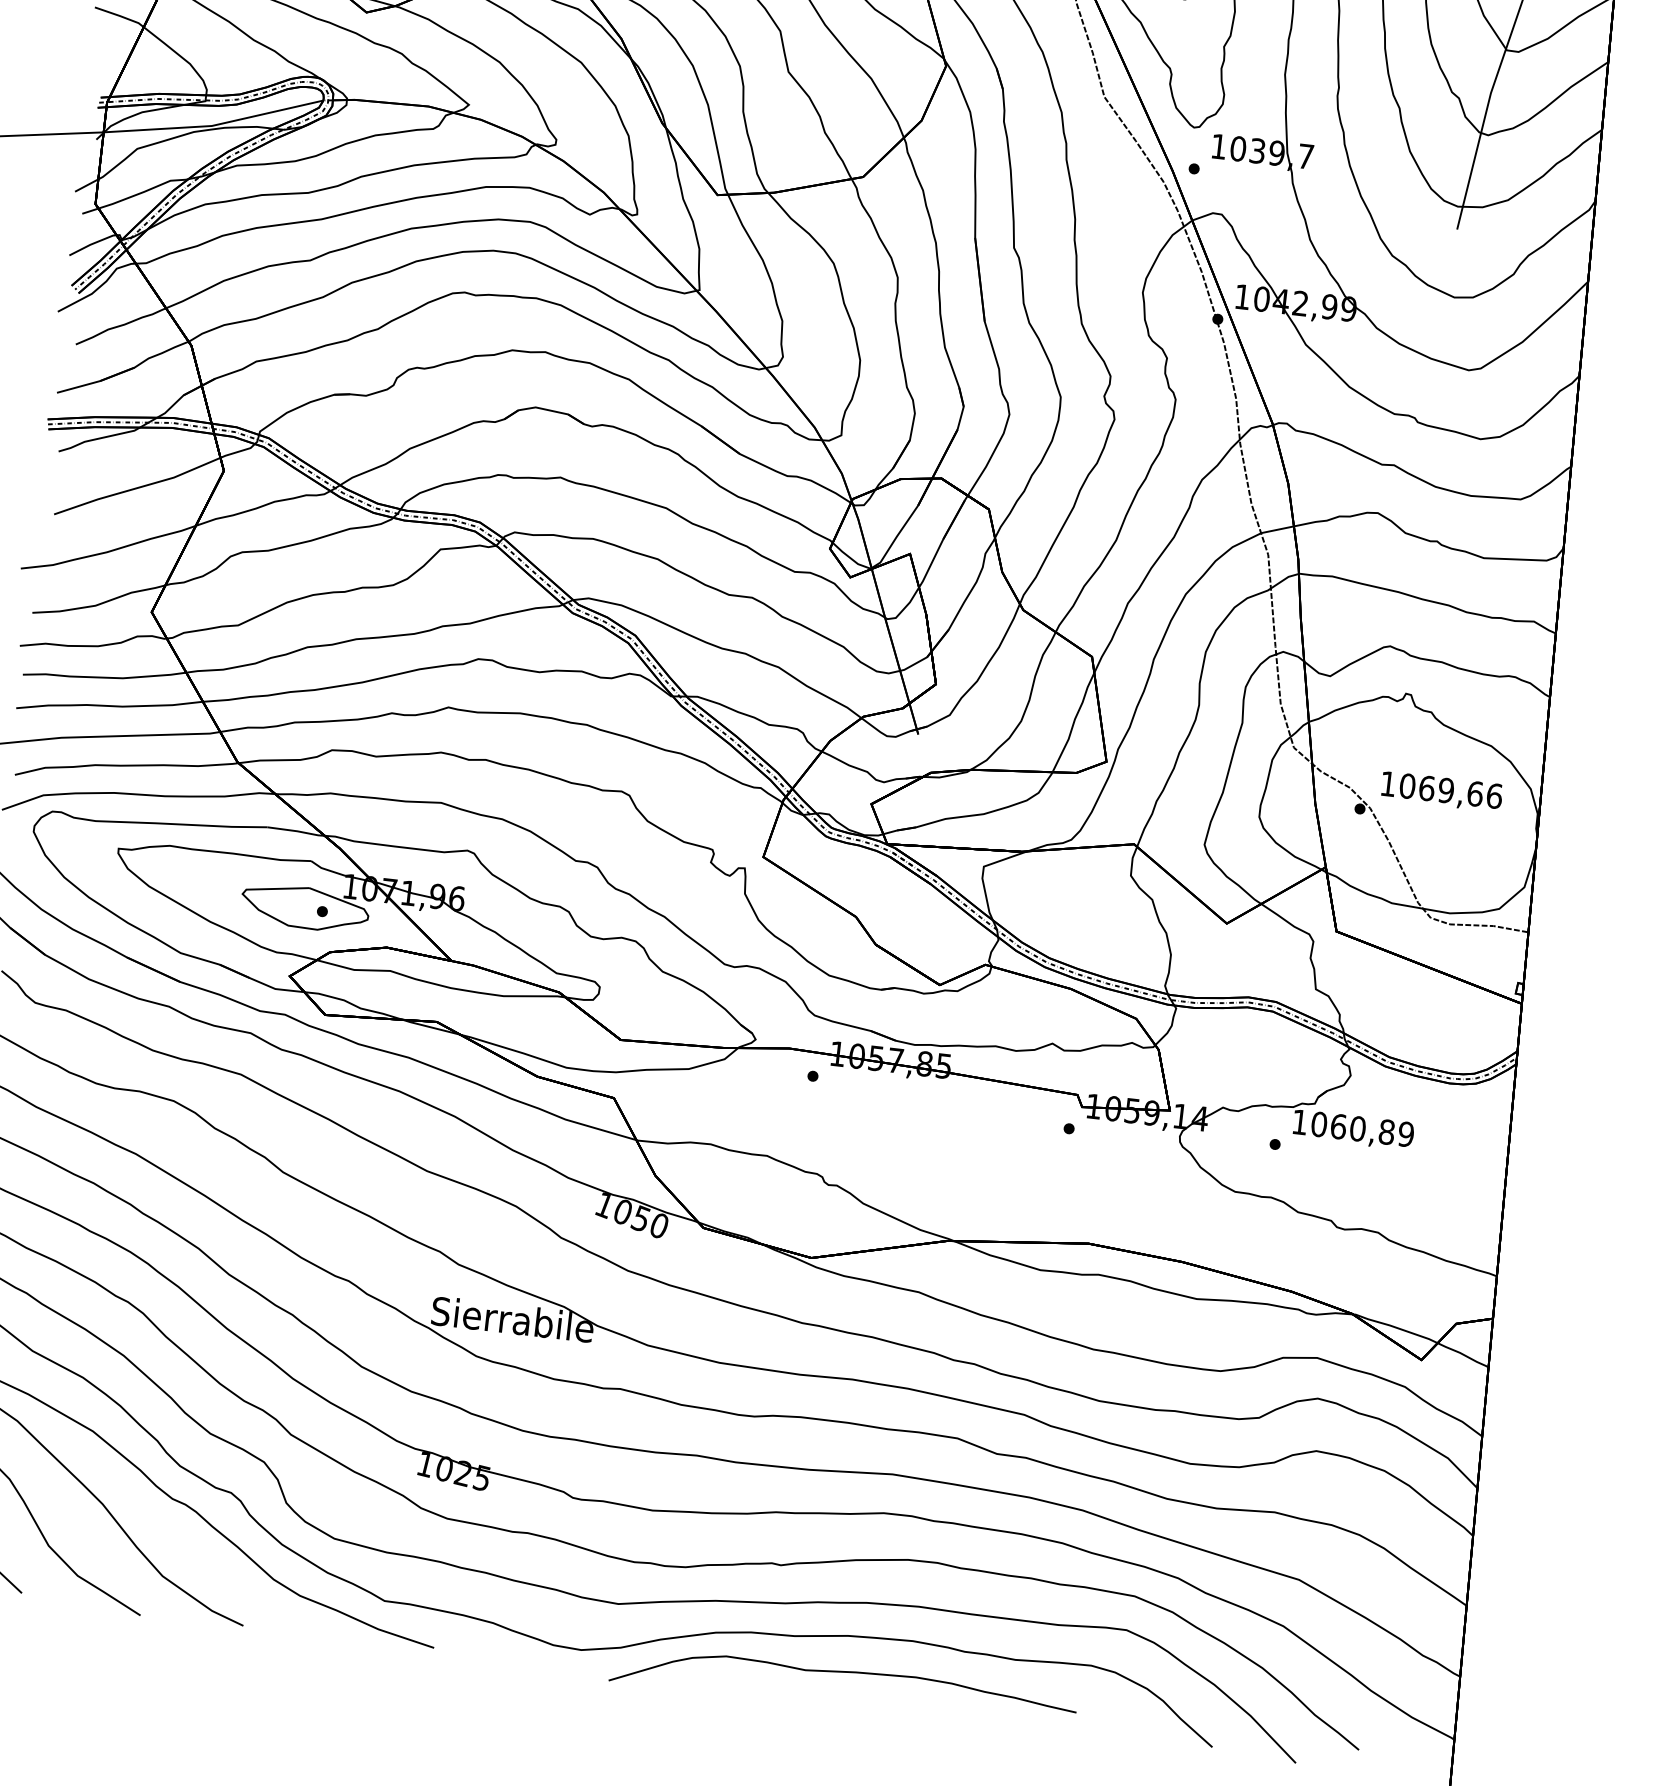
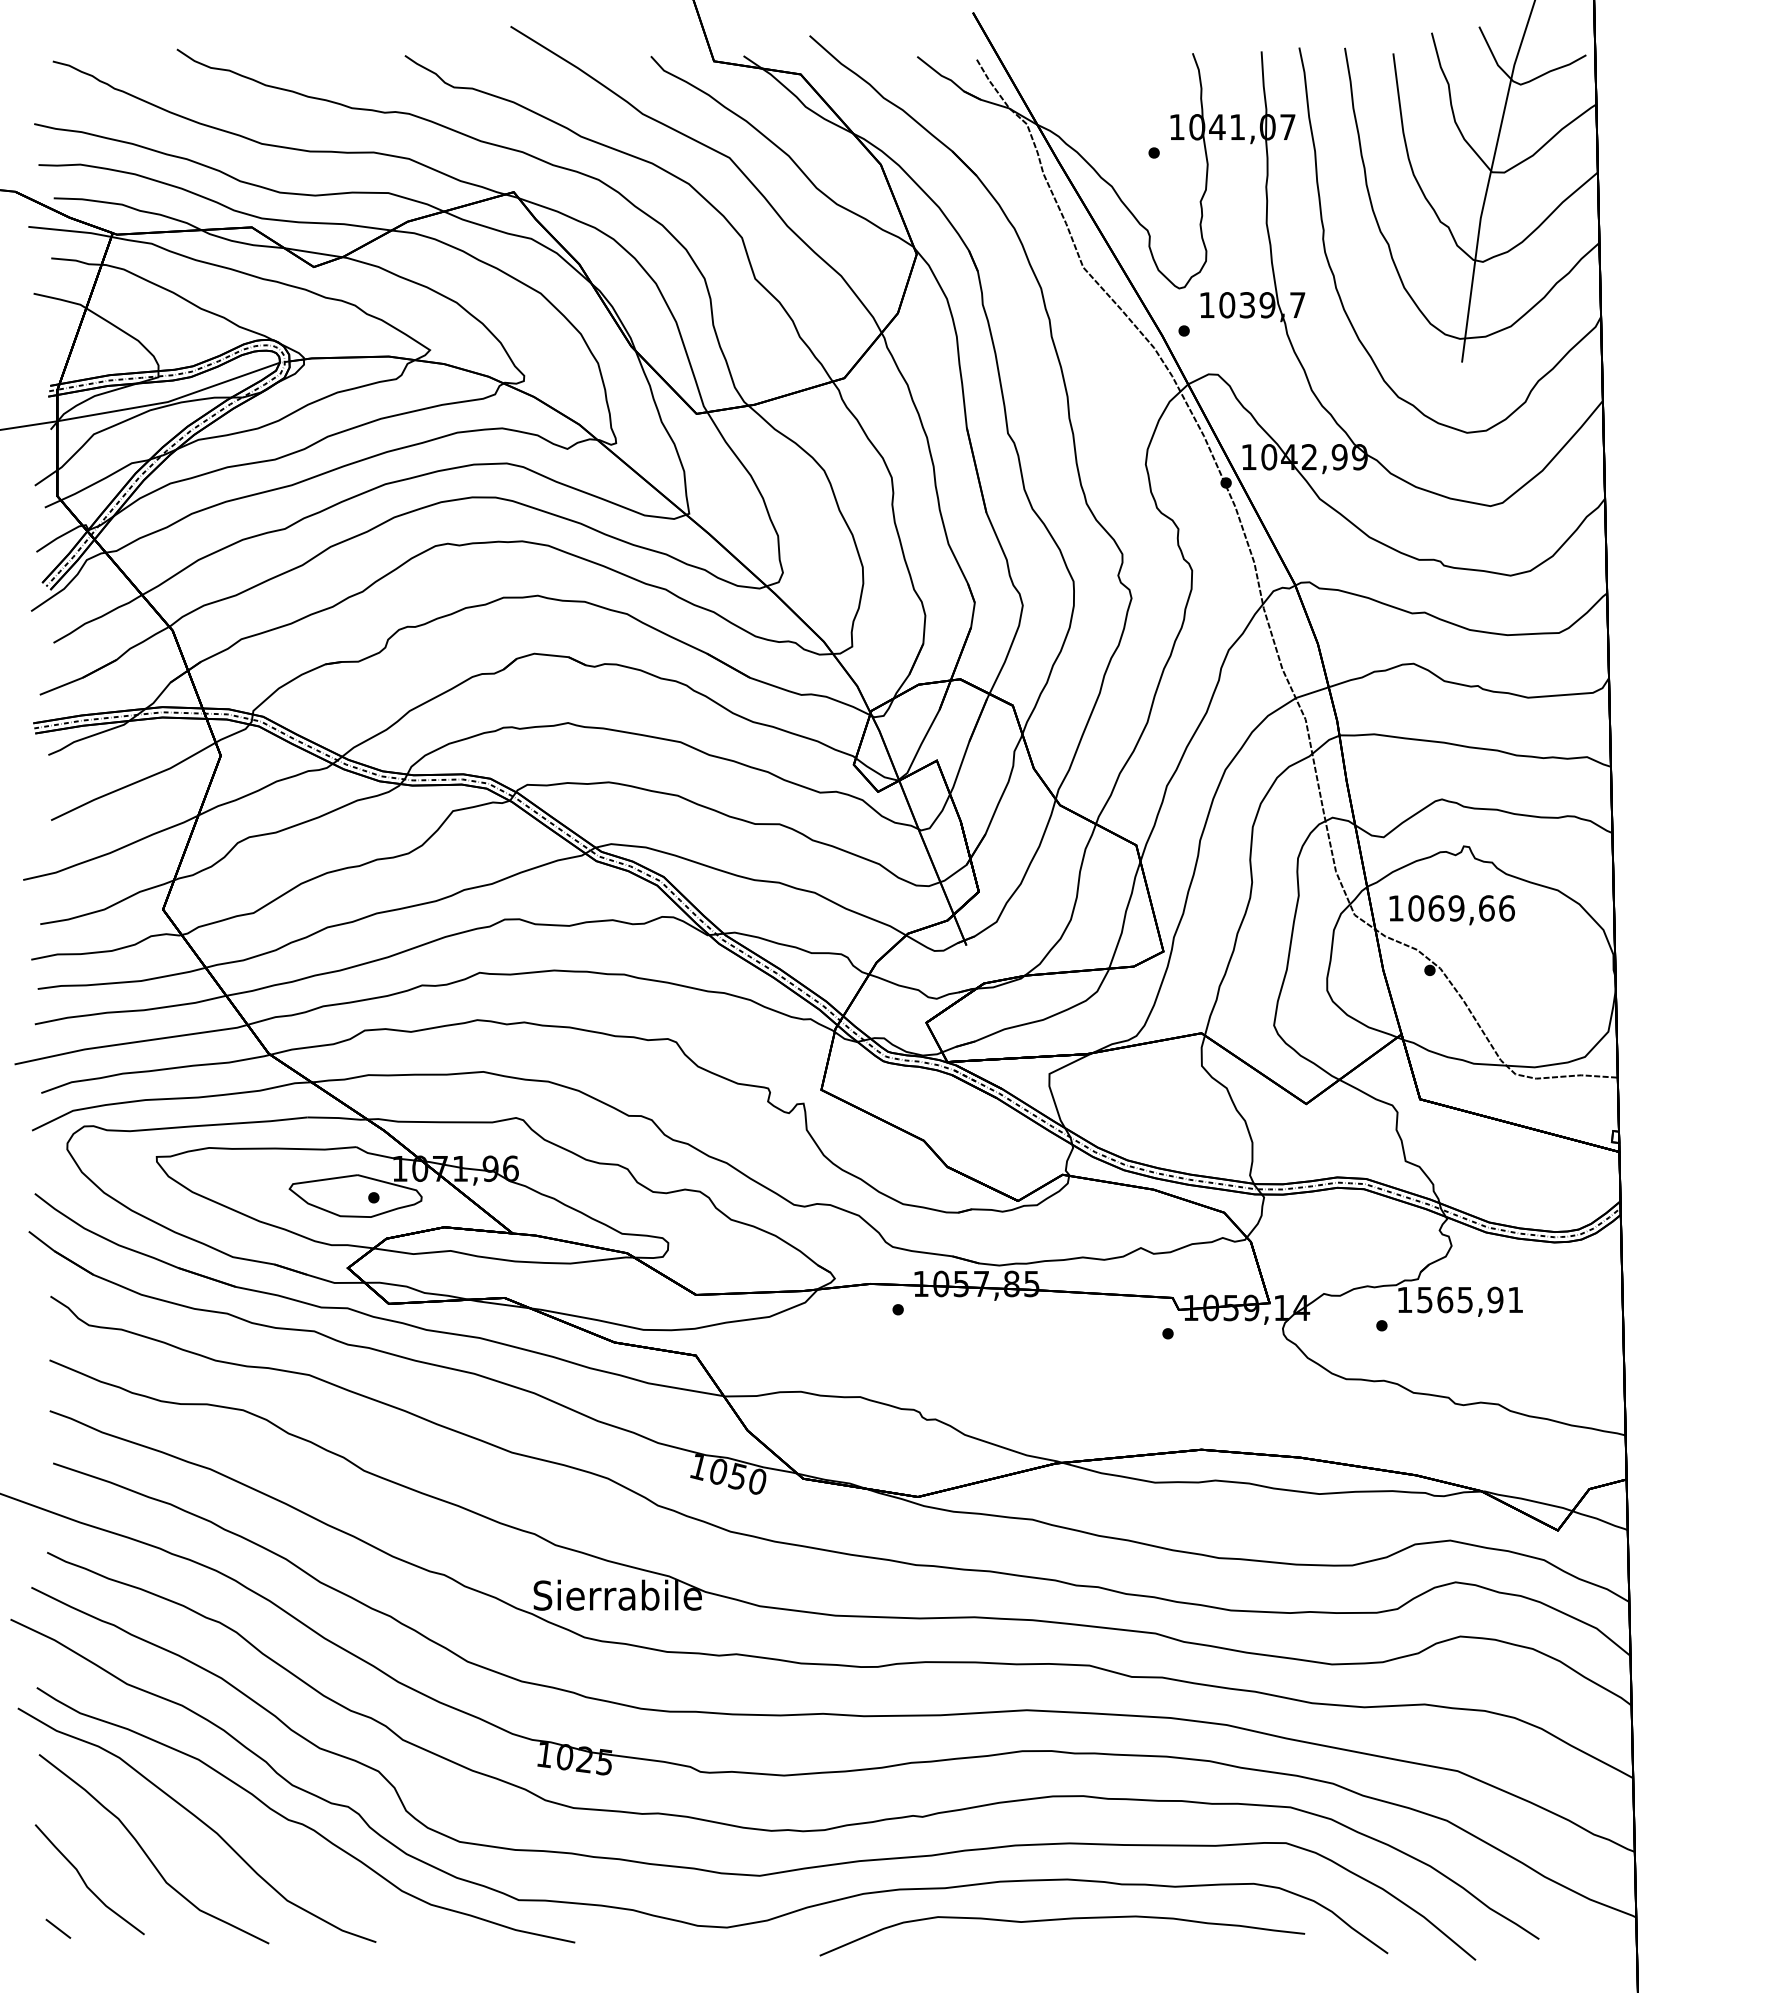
text: (1441, 792) -> (1451, 910), moved
text: (1362, 1128) -> (1470, 1299), 1060,89 -> 1565,91
curve: (844, 1673) -> (1061, 1920), moved

